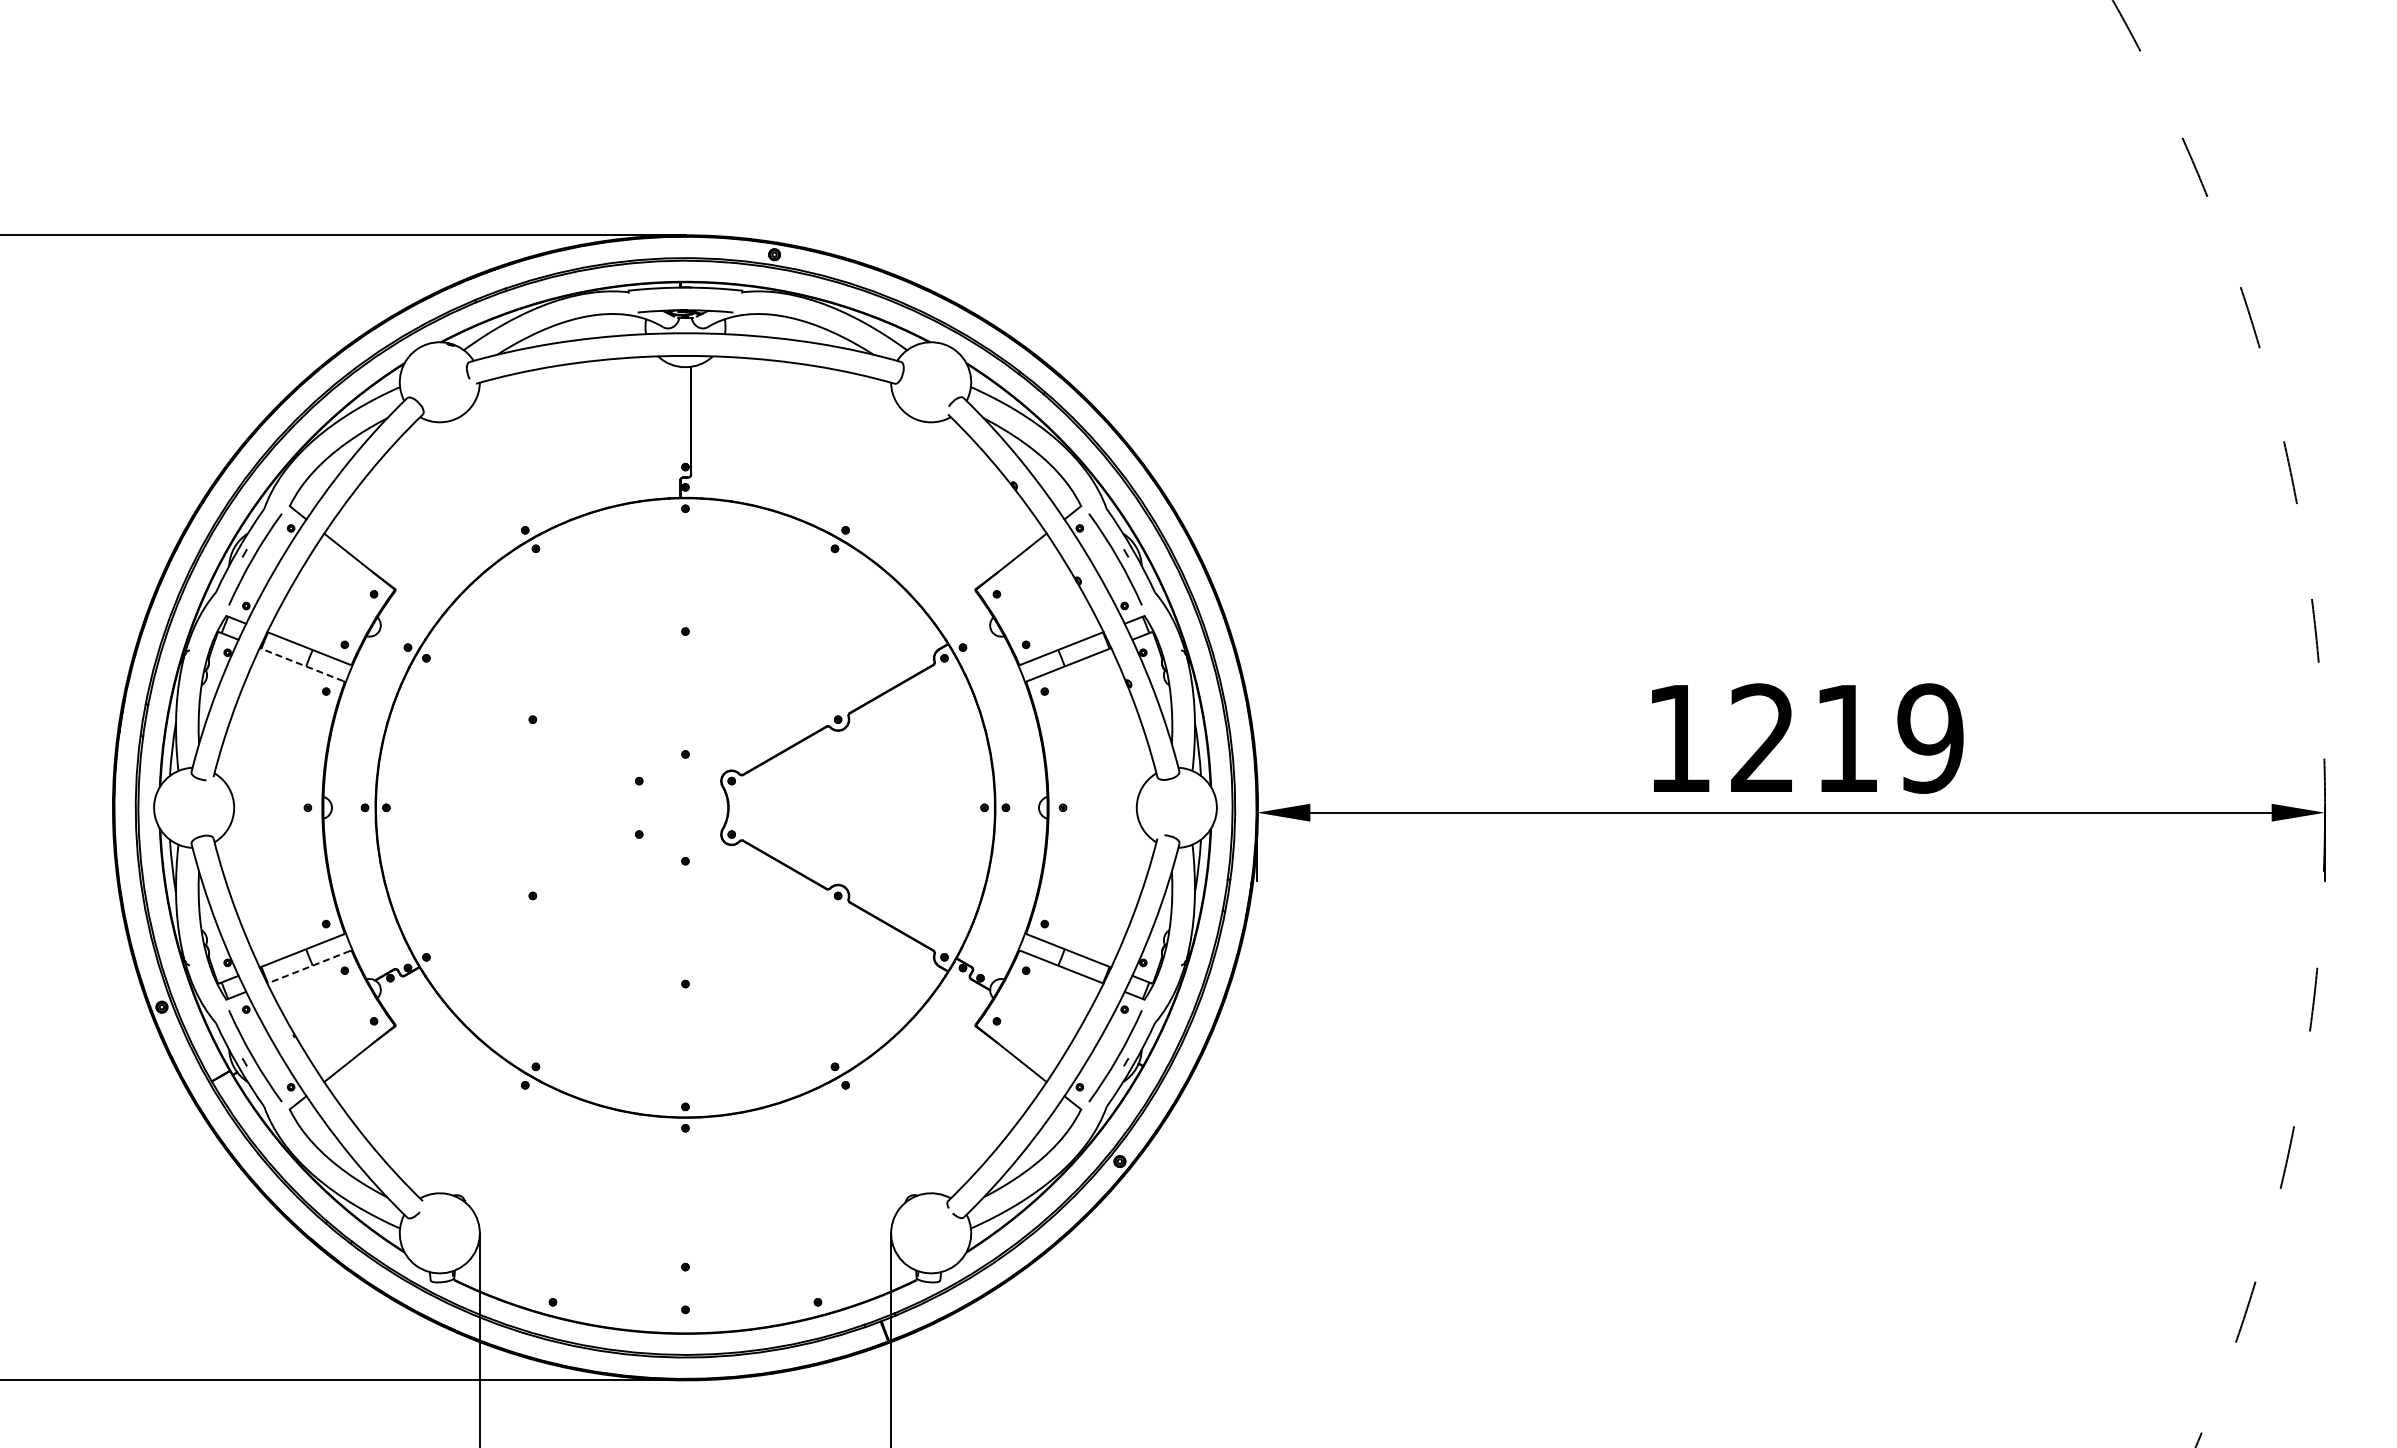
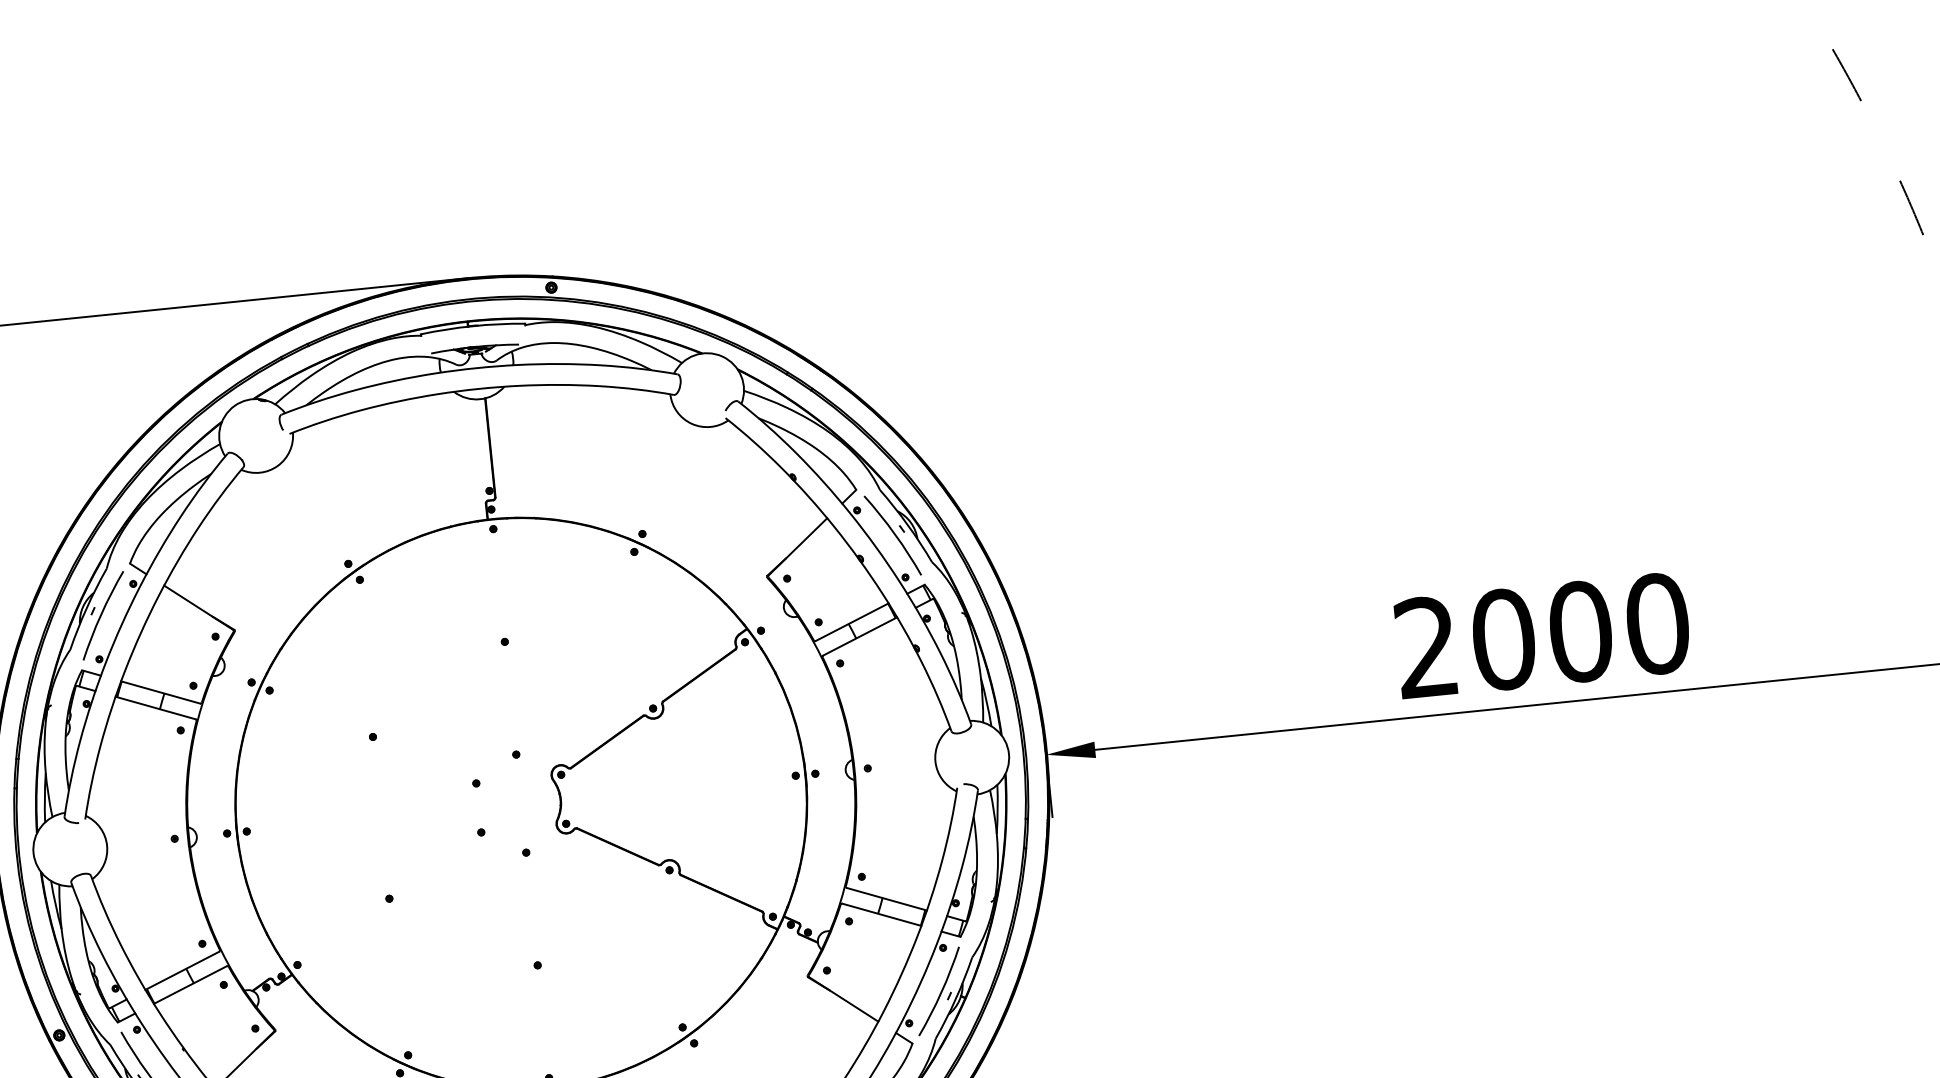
line: (301, 664) -> (155, 707), dashed -> solid
text: (1805, 738) -> (1542, 635), 1219 -> 2000
line: (308, 967) -> (190, 985), dashed -> solid

